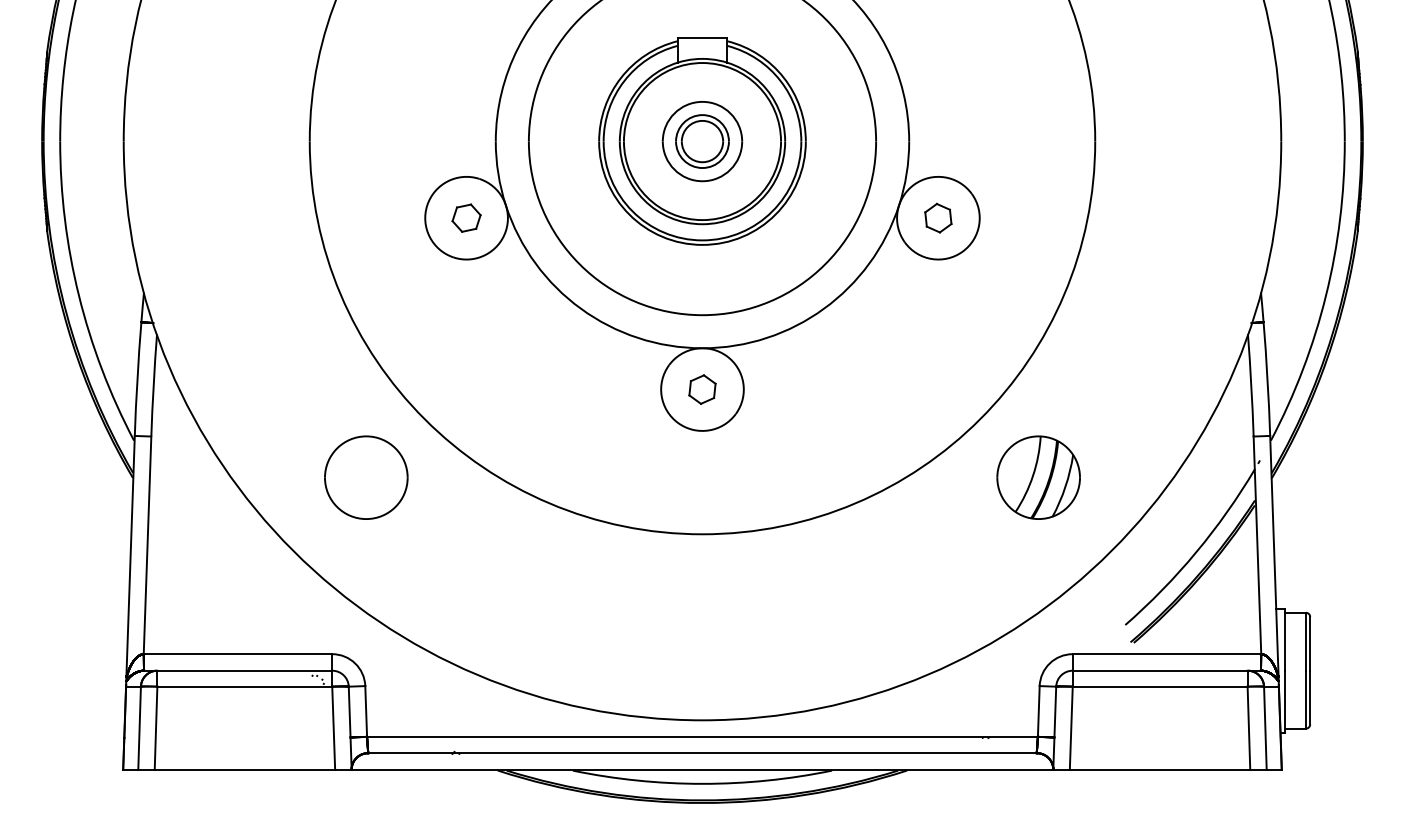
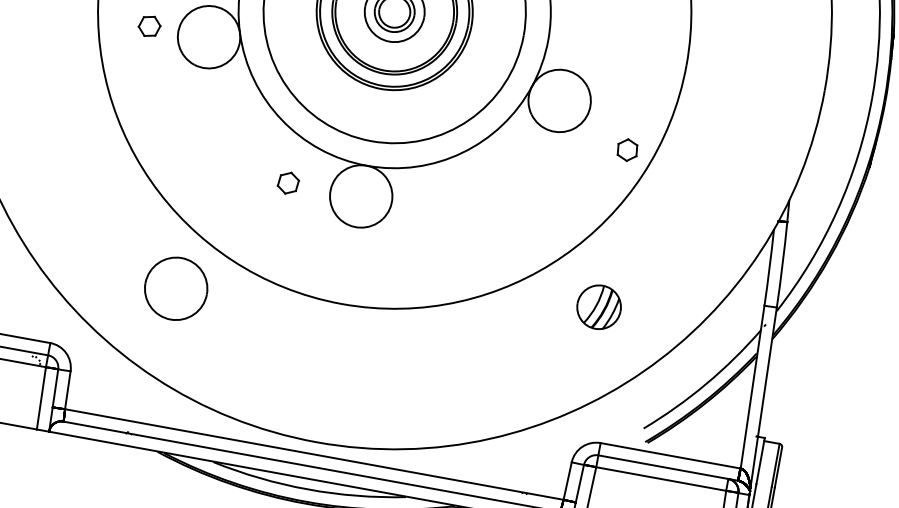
part: (466, 217) -> (149, 25), moved
part: (938, 217) -> (627, 149), moved
part: (702, 389) -> (288, 183), moved
part: (366, 477) -> (176, 288), moved
part: (1038, 477) -> (599, 307), size x0.7

